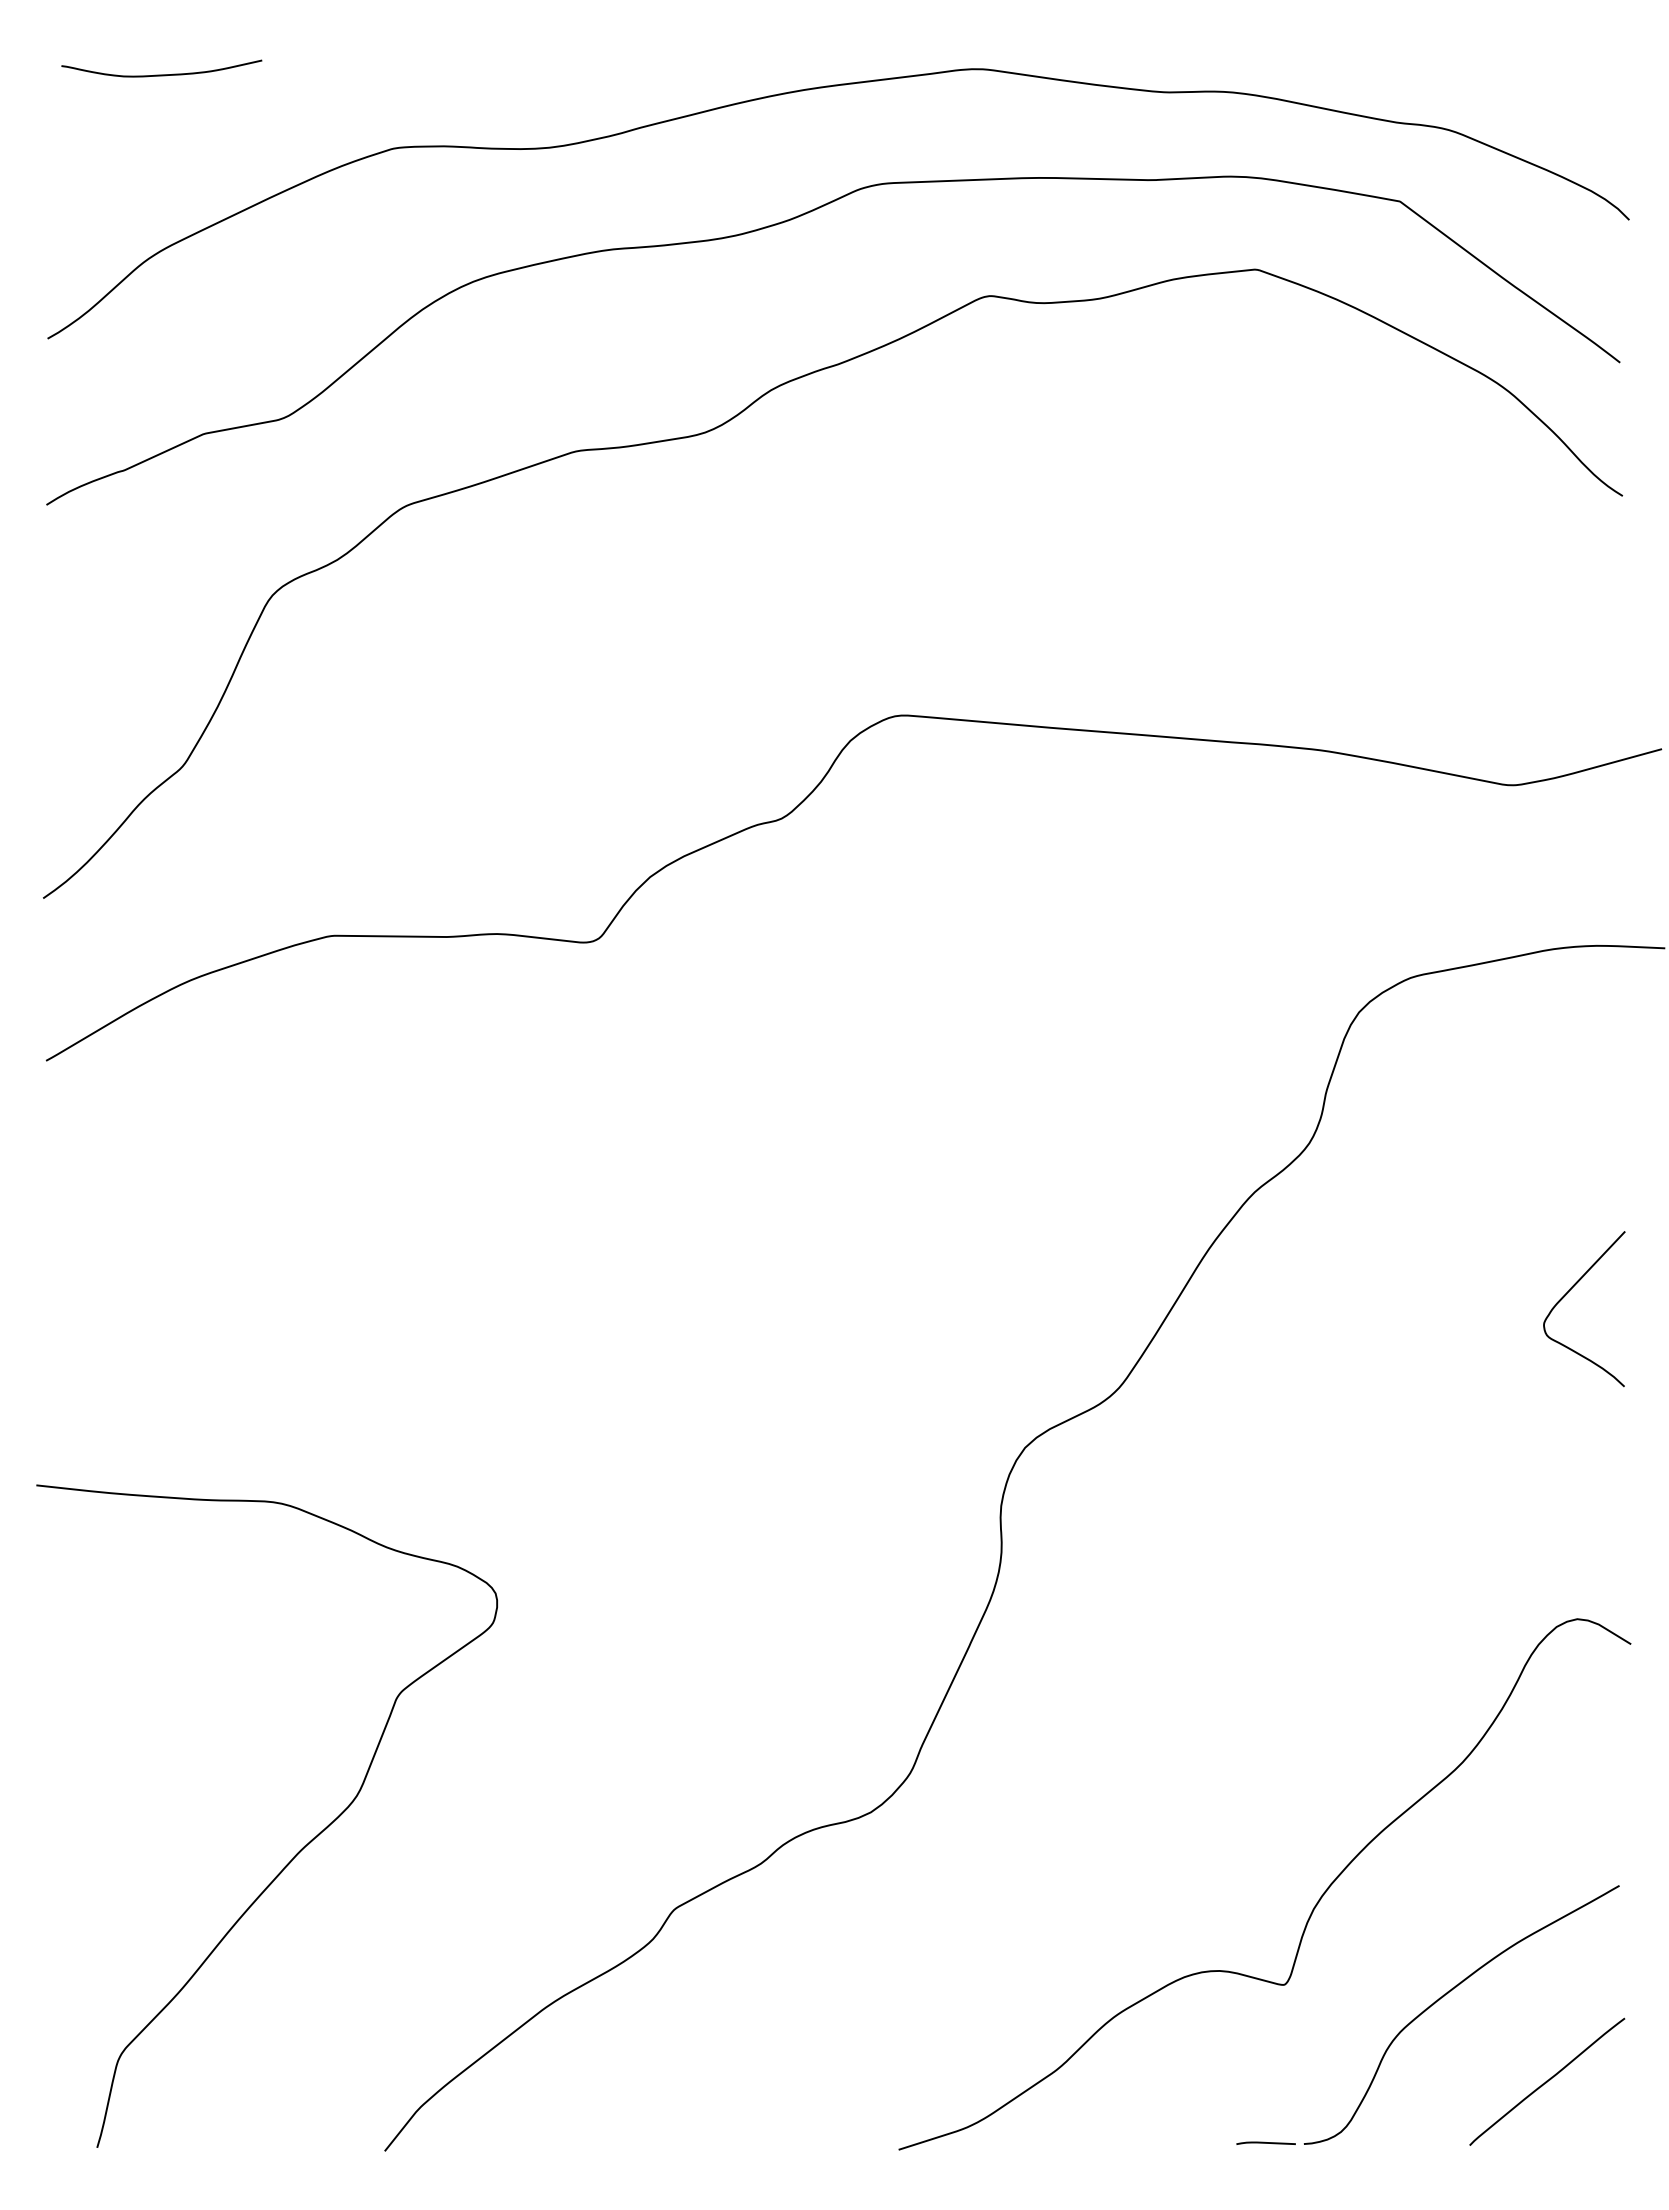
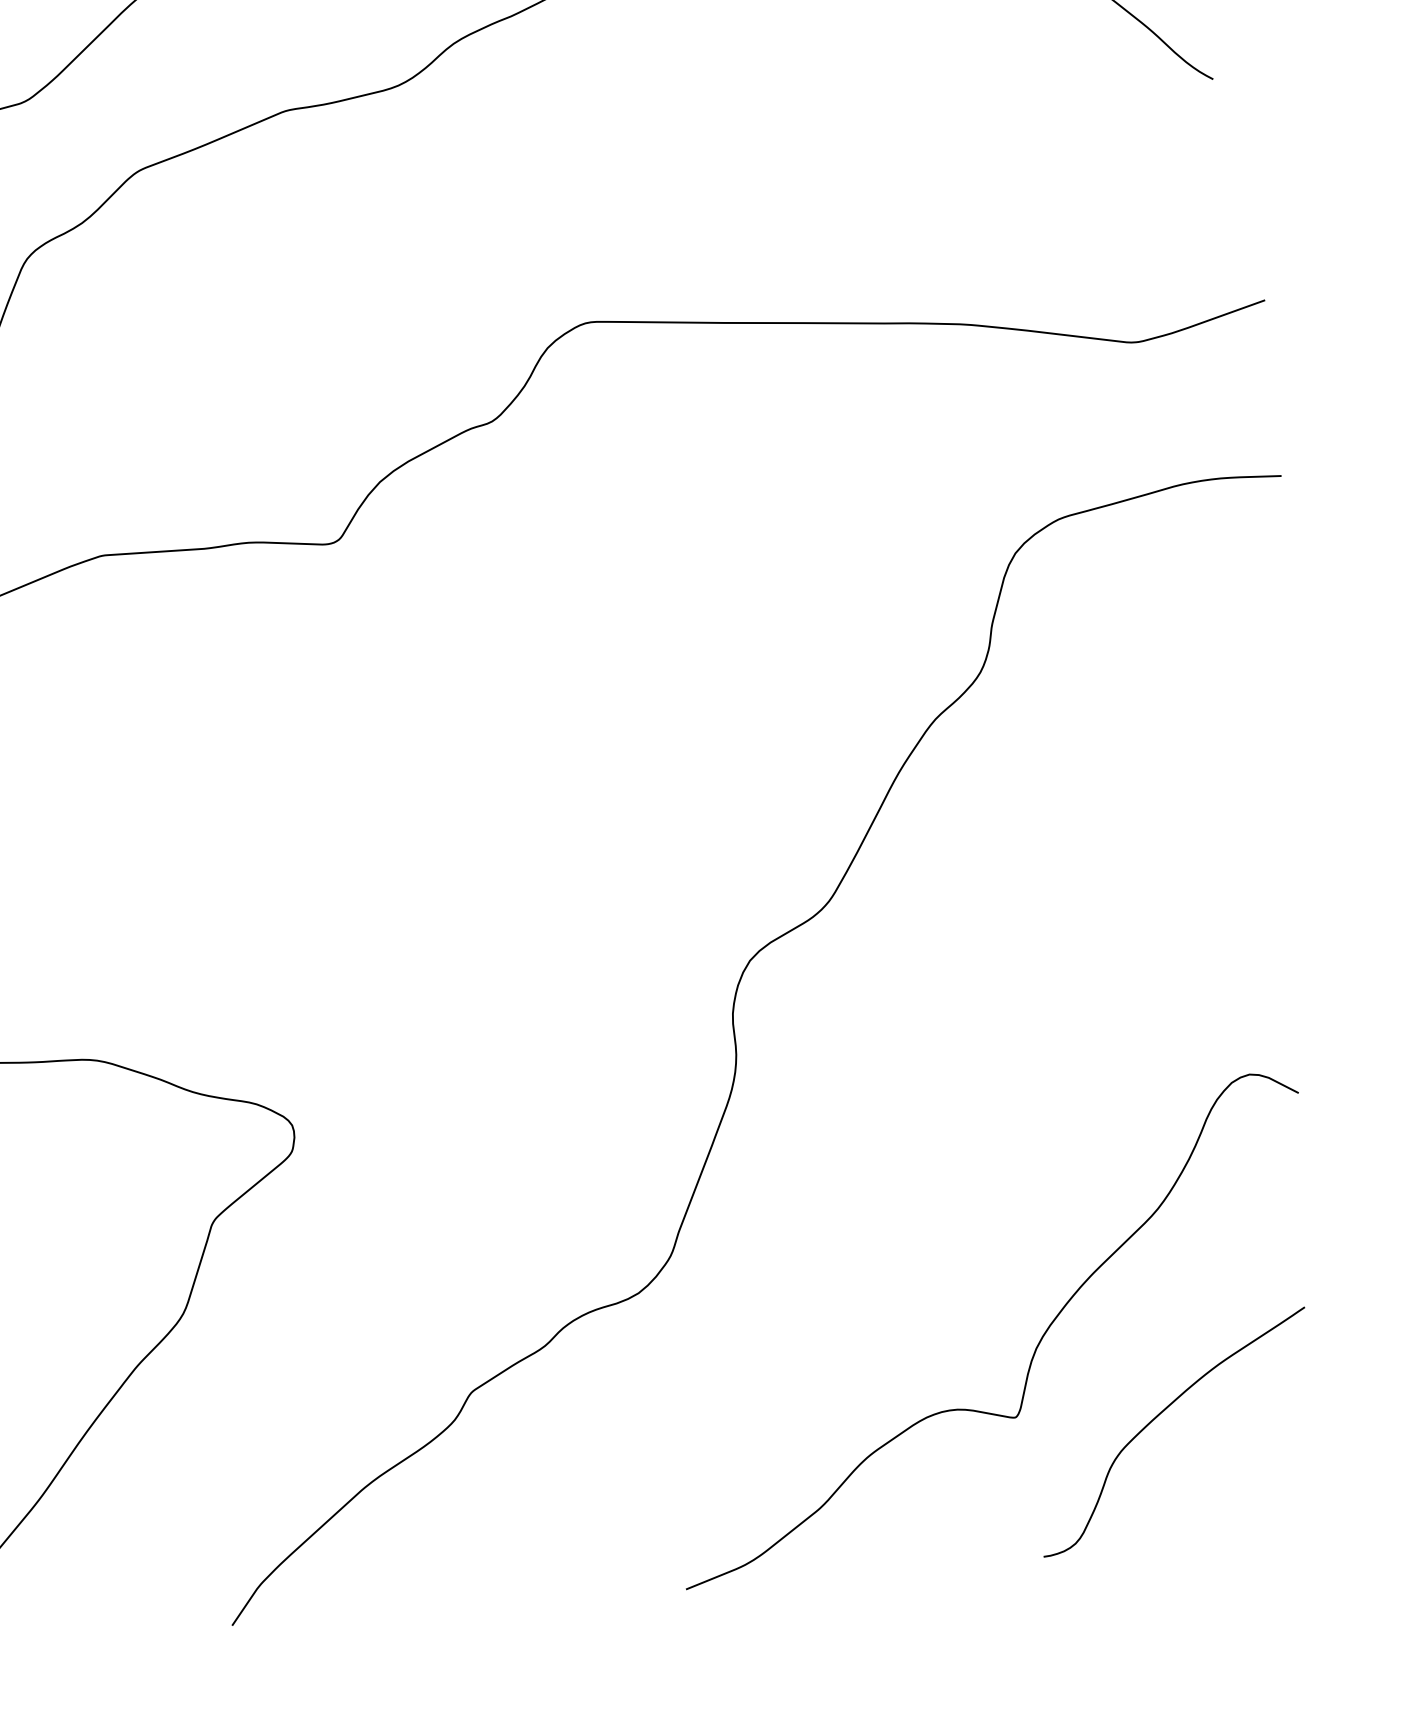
curve: (1567, 1294) -> (1218, 788), removed
curve: (1547, 2081) -> (1254, 1485), removed
curve: (1265, 2142) -> (1009, 1558), removed

